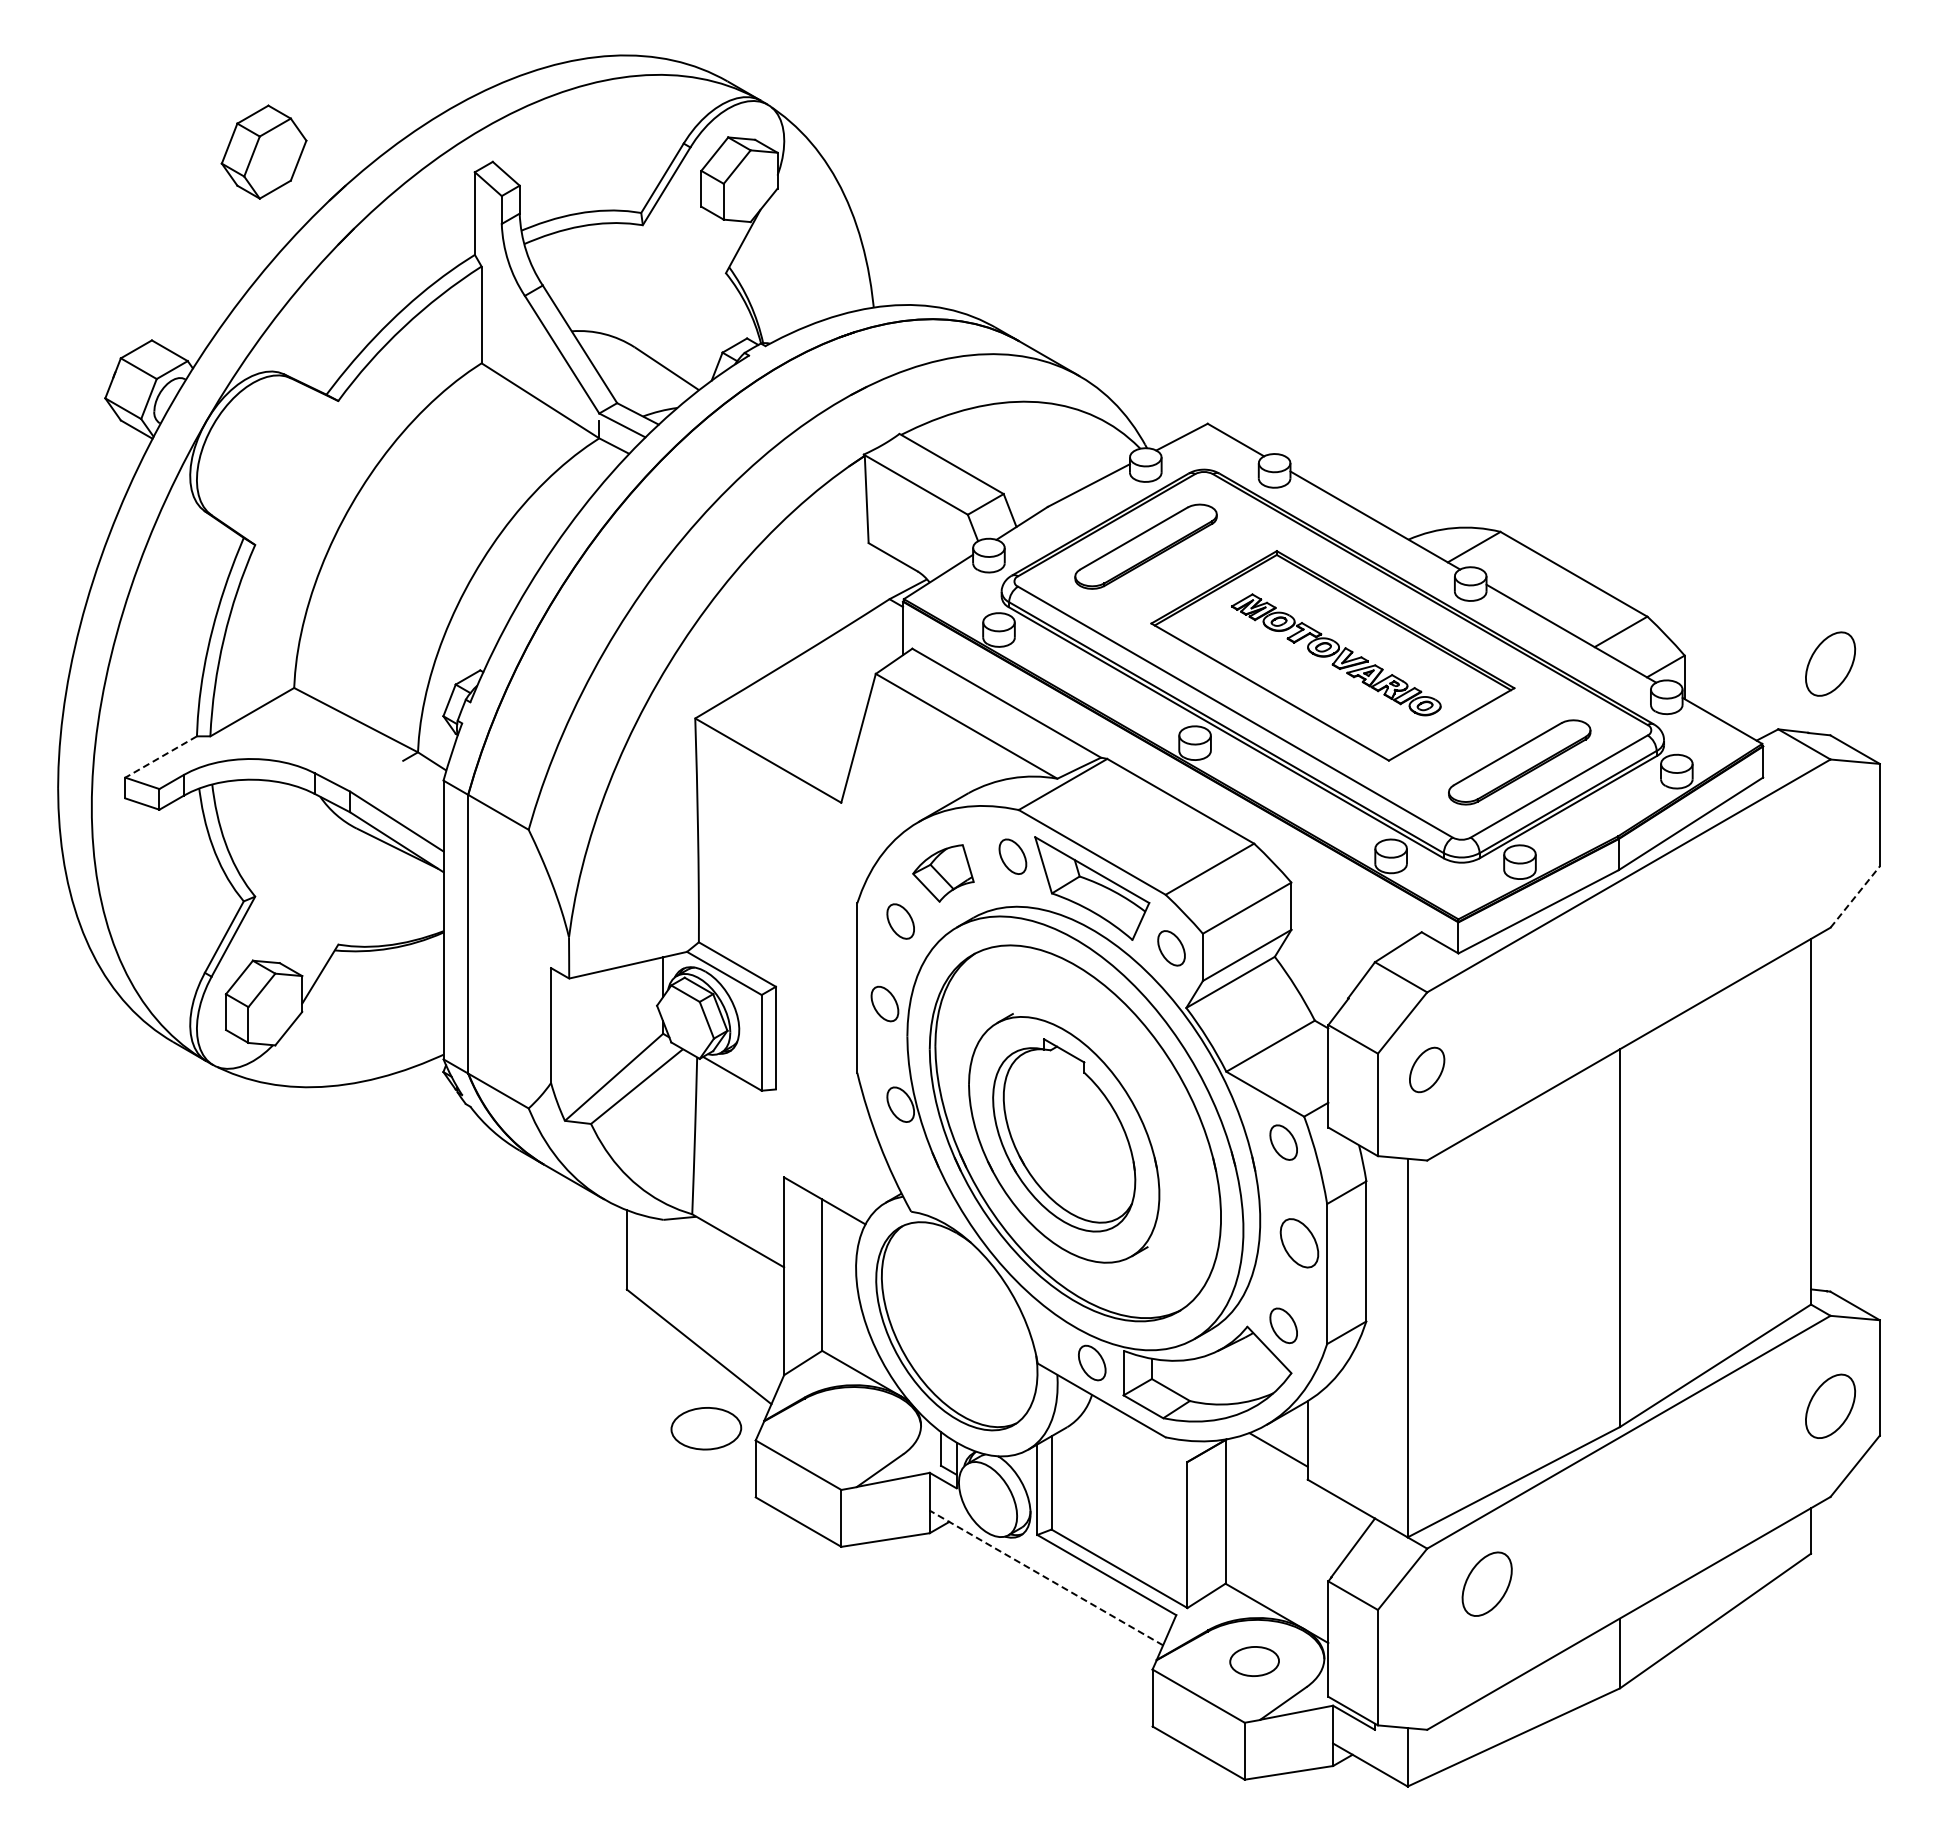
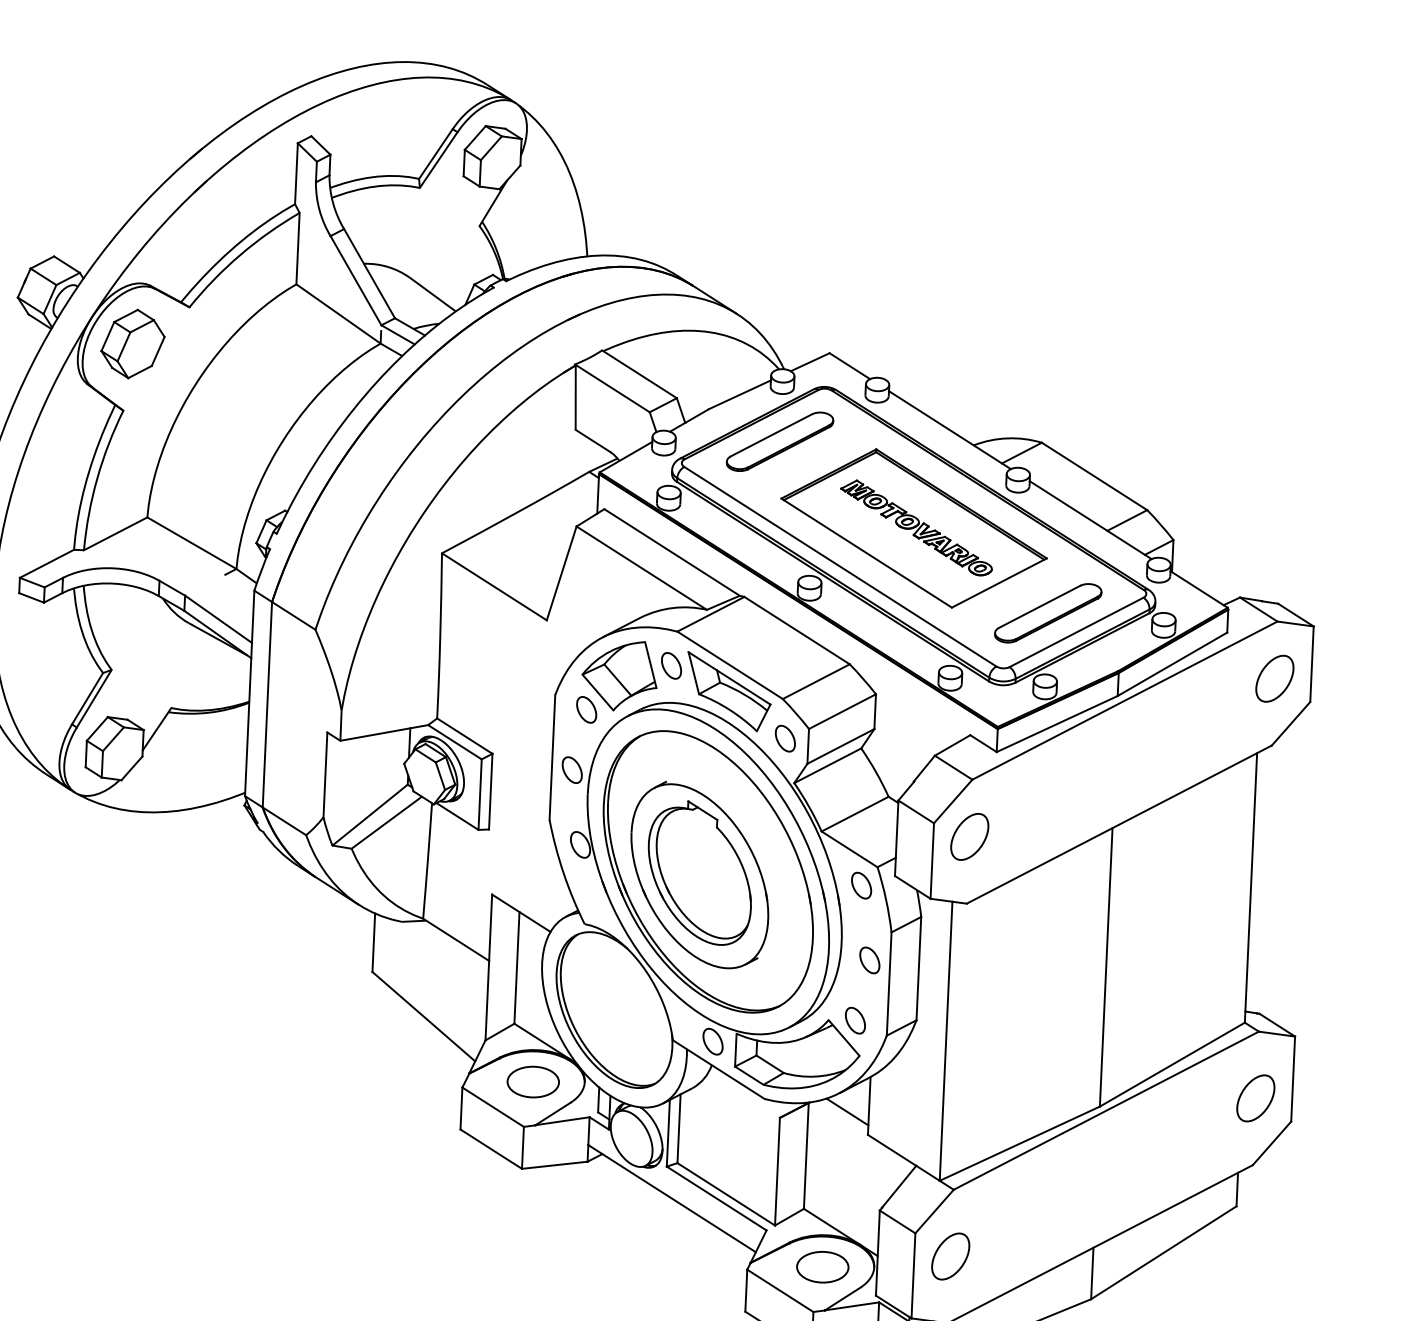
part: (263, 151) -> (132, 343), moved
part: (1830, 663) -> (1274, 678), moved
line: (160, 757) -> (46, 564), dashed -> solid
part: (943, 873) -> (619, 675), size x1.67
line: (1855, 896) -> (1291, 723), dashed -> solid
part: (1426, 1069) -> (969, 836), size x1.43
part: (1299, 1243) -> (869, 960), size x0.71
part: (706, 1428) -> (533, 1081), moved
line: (1046, 1577) -> (672, 1198), dashed -> solid
part: (1486, 1583) -> (950, 1255), moved
part: (1254, 1661) -> (822, 1267), size x1.43

